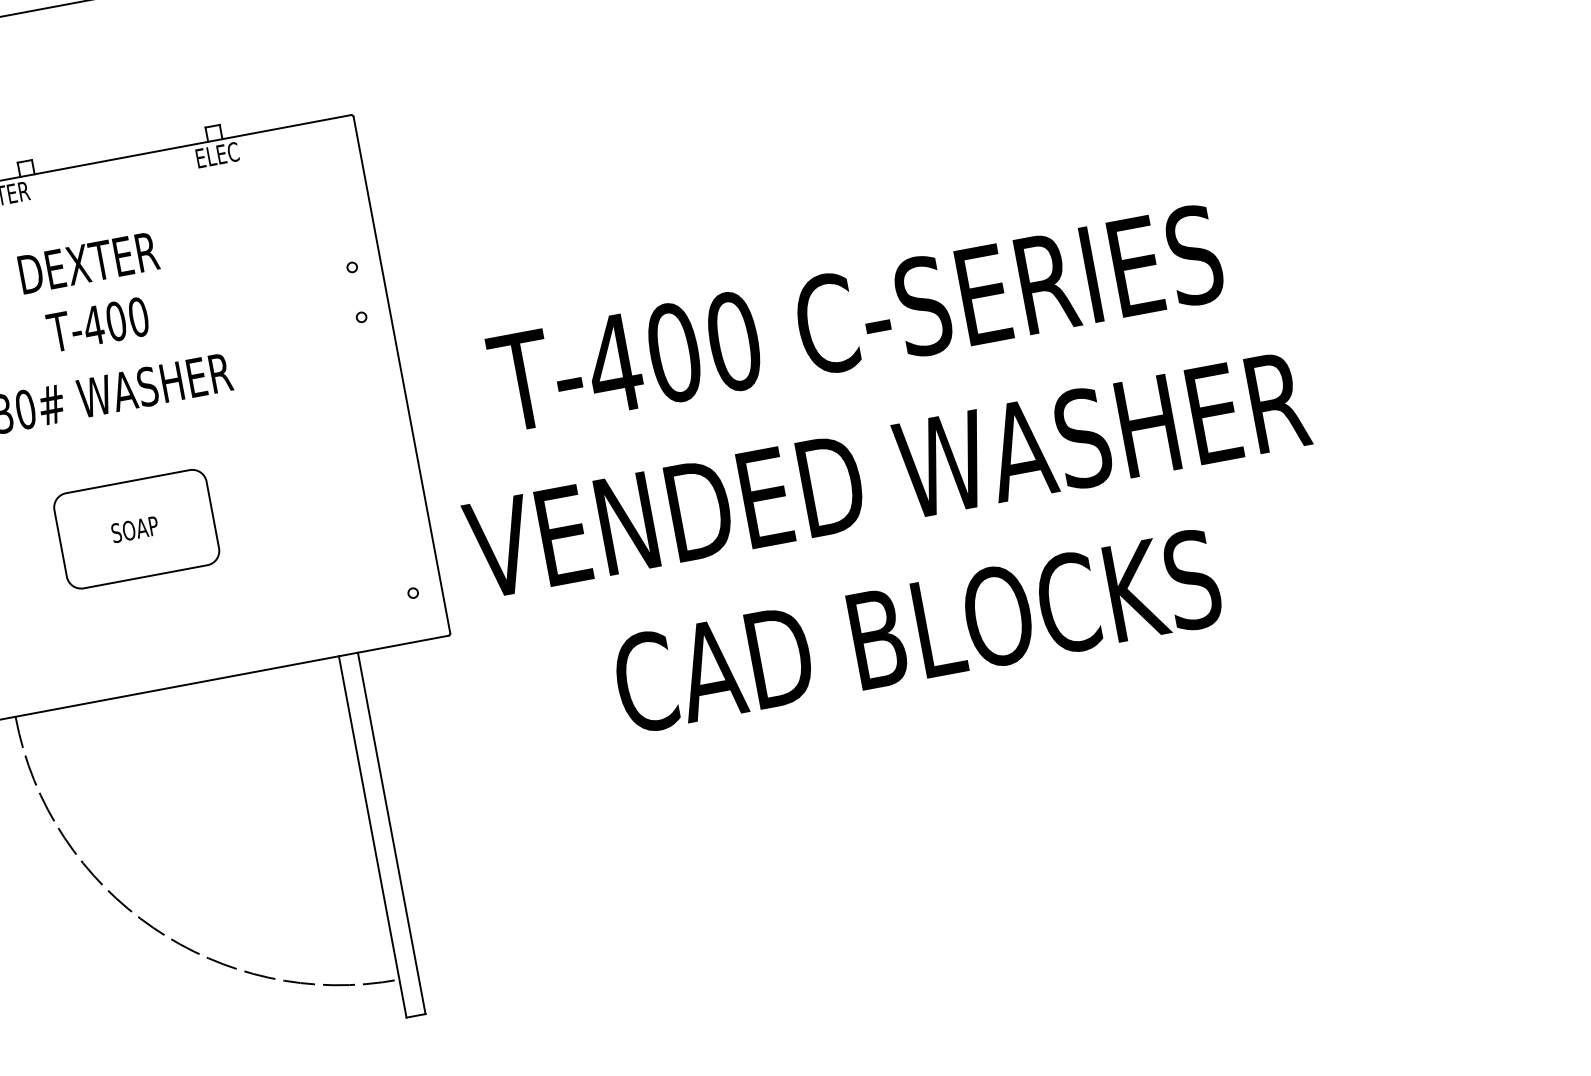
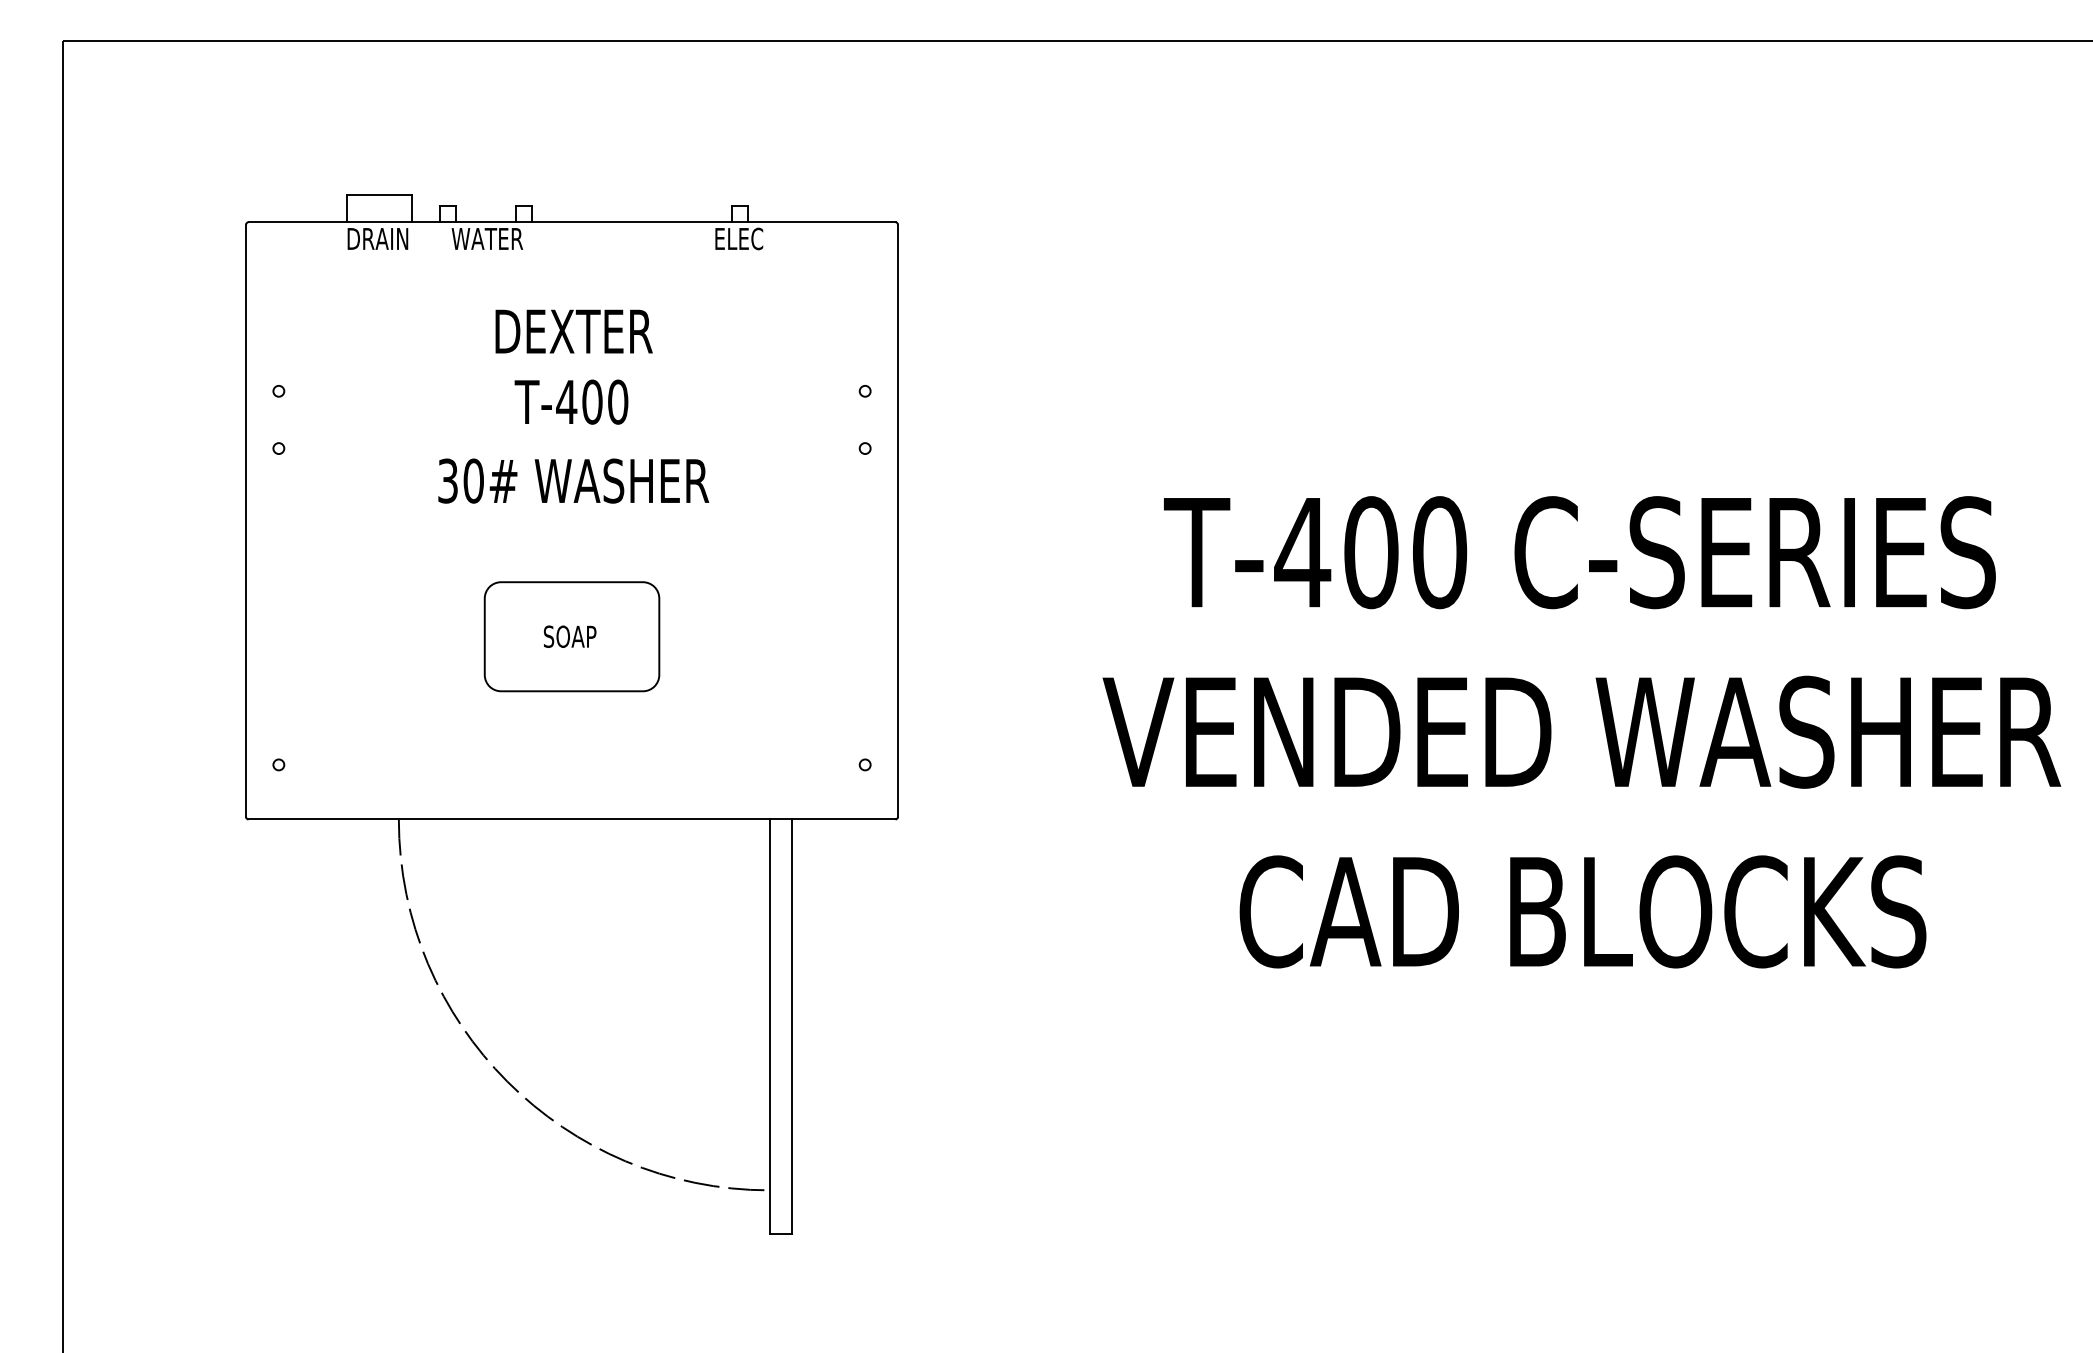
text: (886, 475) -> (1581, 732), moved

